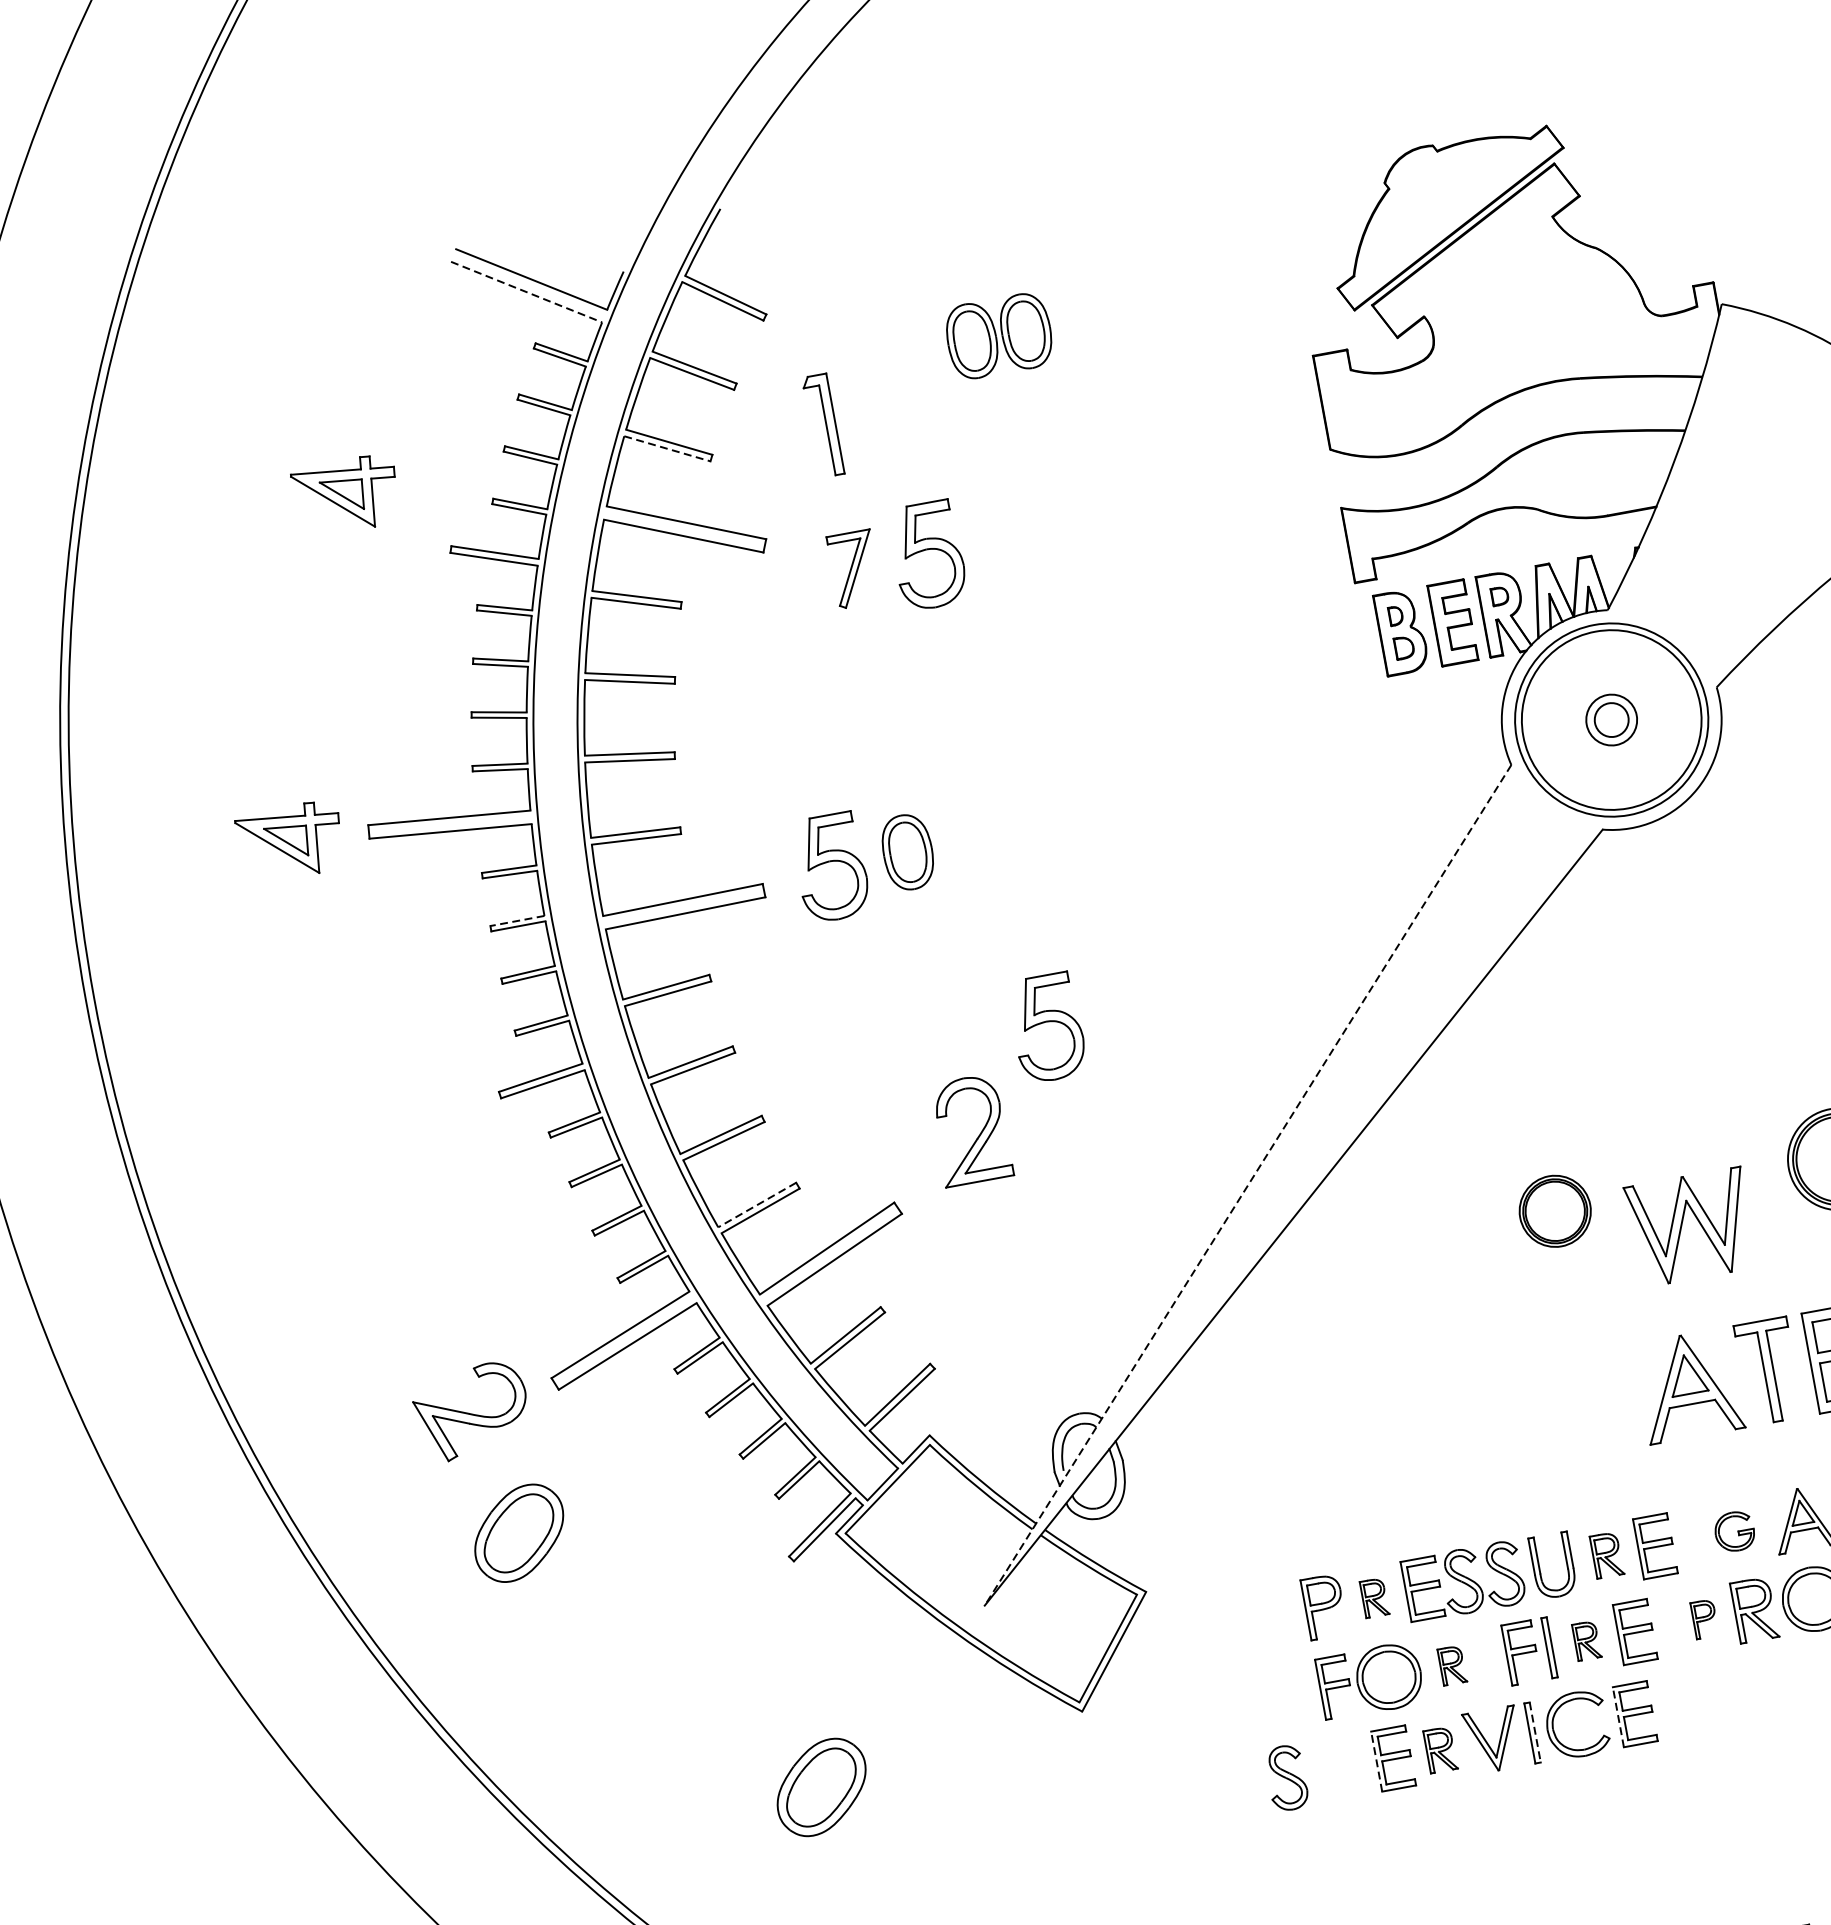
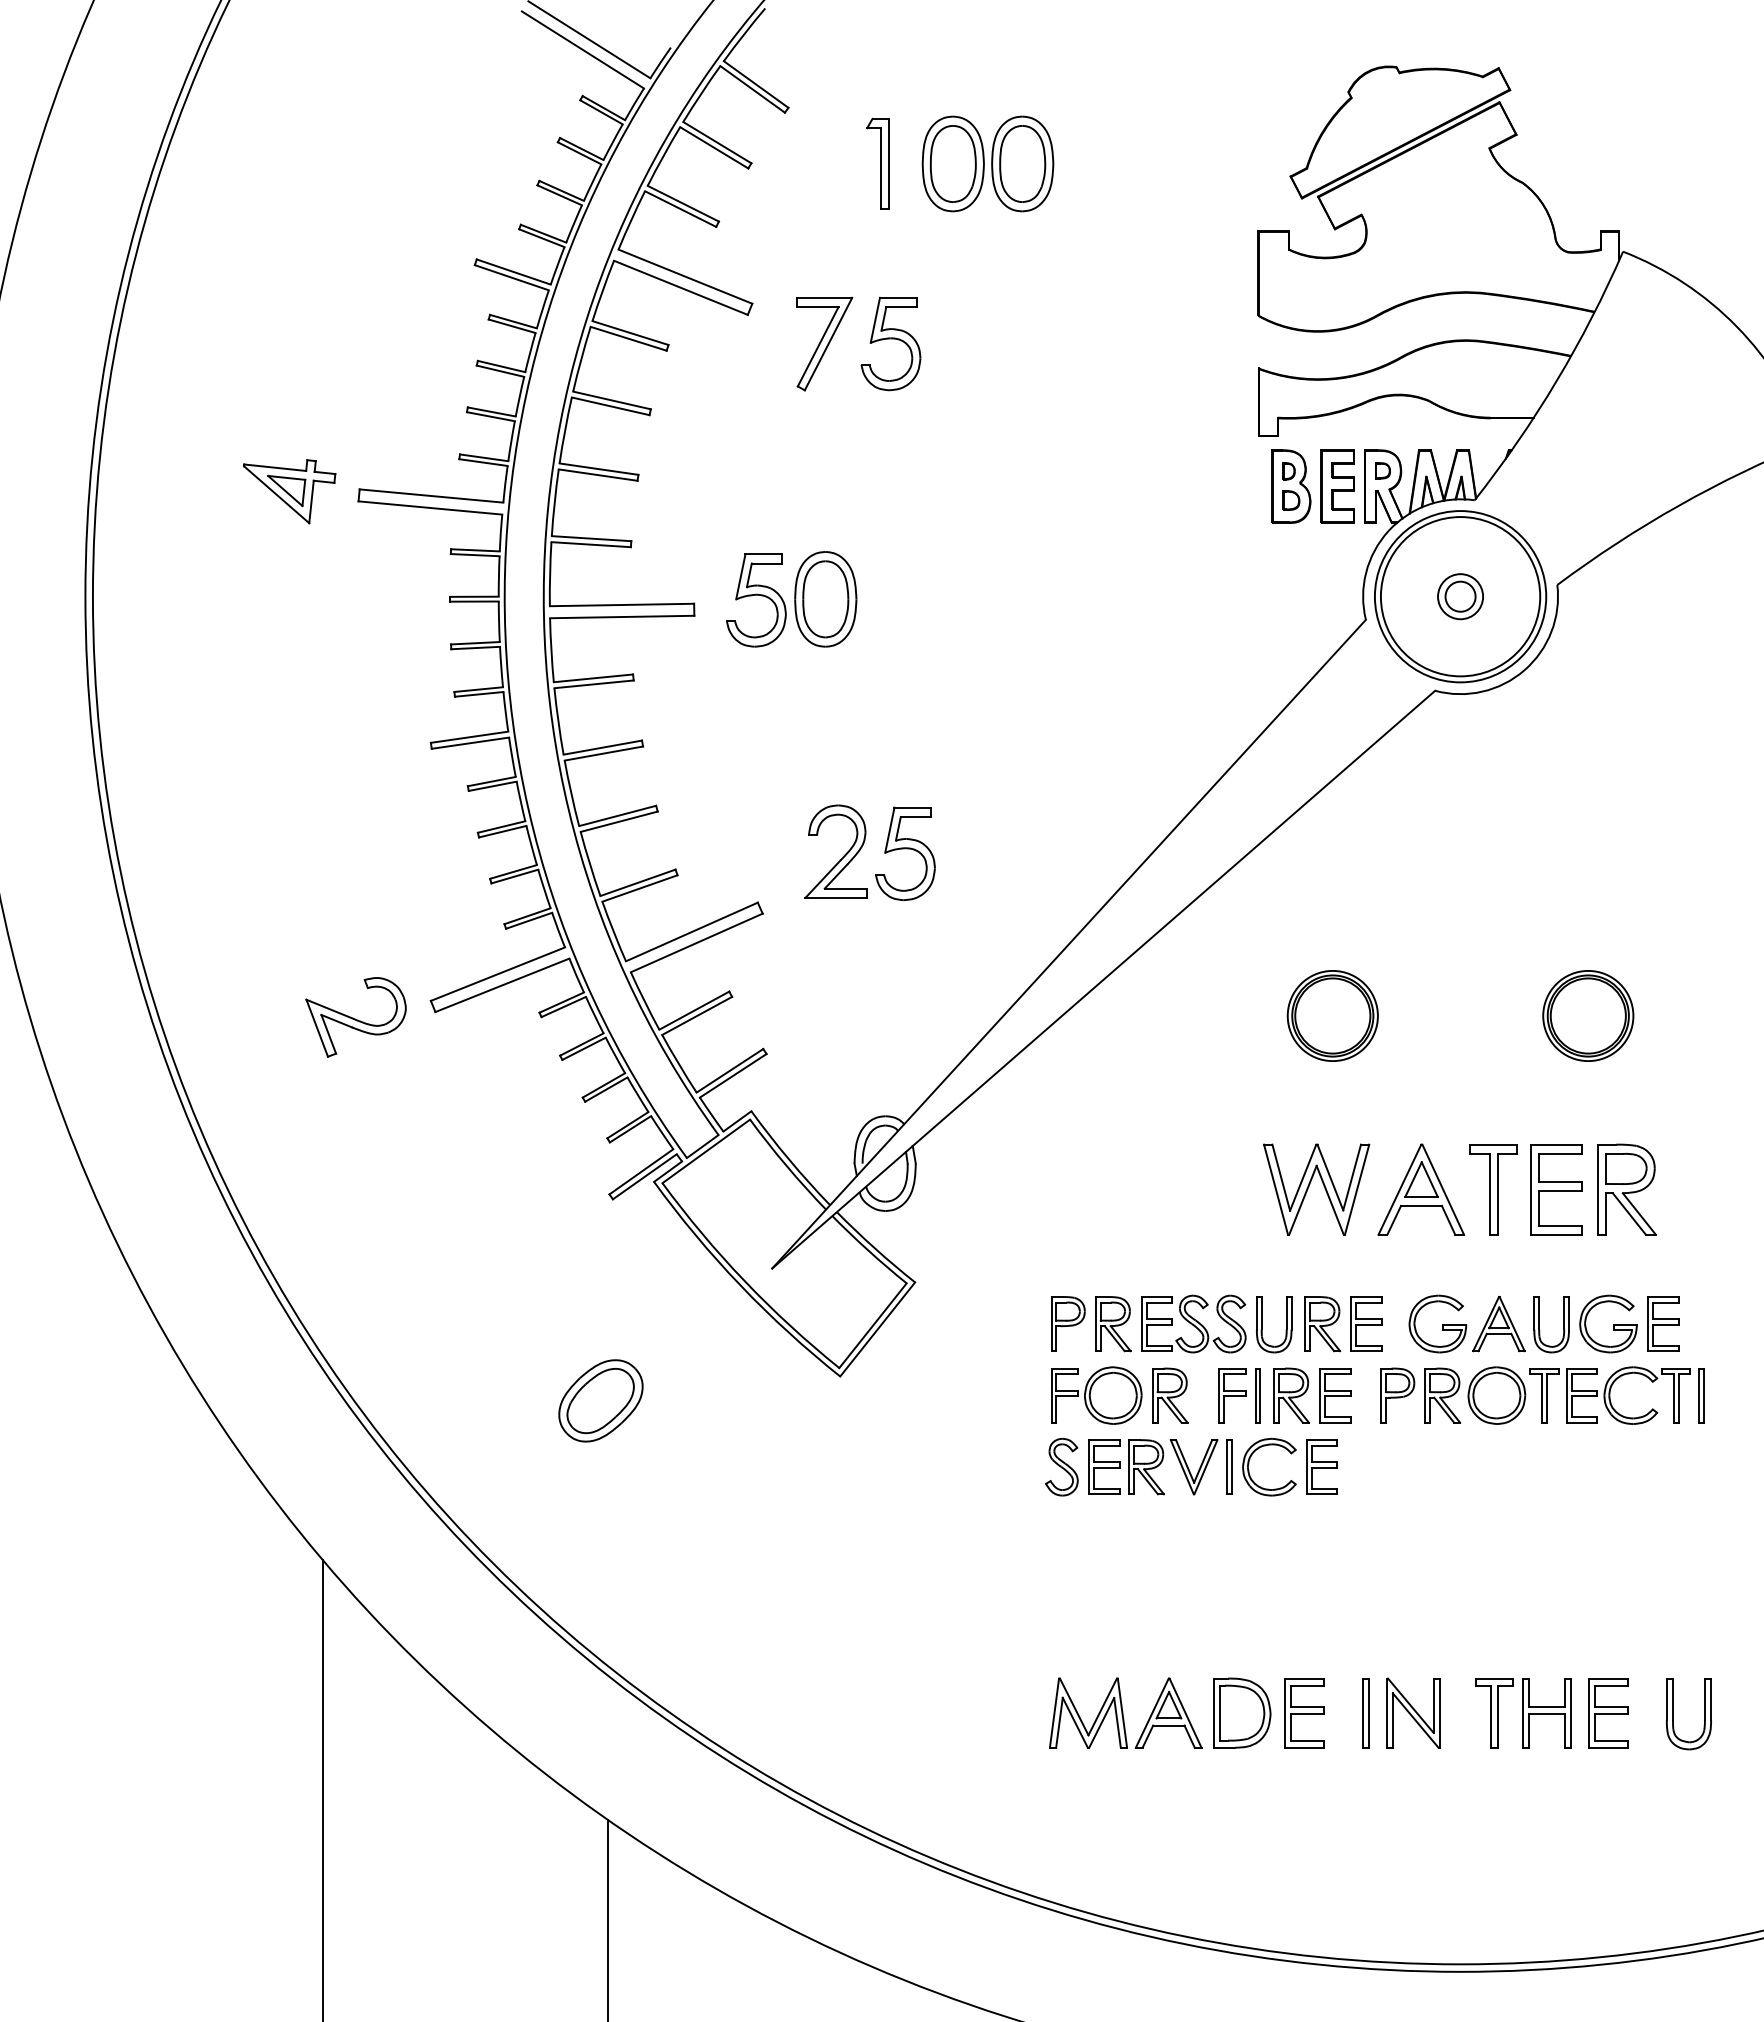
line: (527, 292) -> (583, 50), dashed -> solid
part: (998, 335) -> (987, 163), size x1.43
part: (822, 425) -> (877, 163), moved
line: (667, 449) -> (680, 209), dashed -> solid
part: (346, 495) -> (393, 198), removed
part: (854, 568) -> (824, 343), size x1.43
part: (907, 852) -> (825, 599), size x1.43
line: (516, 920) -> (473, 596), dashed -> solid
part: (1047, 1027) -> (905, 853), moved
line: (1248, 1185) -> (1069, 944), dashed -> solid
line: (756, 1204) -> (637, 882), dashed -> solid
part: (1554, 1210) -> (1332, 1015), size x1.43
part: (1682, 1225) -> (1309, 1186), moved
part: (1734, 1531) -> (1437, 1323), size x1.67
part: (518, 1532) -> (377, 1130), removed
part: (1606, 1555) -> (1322, 1324), size x1.43
part: (1374, 1598) -> (1113, 1324), size x1.67
part: (1704, 1619) -> (1397, 1395), size x1.67
part: (1586, 1640) -> (1291, 1395), size x1.67
part: (1452, 1665) -> (1170, 1395), size x1.67
line: (1617, 1716) -> (1306, 1466), dashed -> solid
line: (1534, 1732) -> (1231, 1467), dashed -> solid
part: (1440, 1750) -> (1146, 1467), size x1.43
line: (1377, 1760) -> (1089, 1466), dashed -> solid
part: (1286, 1777) -> (1061, 1466), moved

